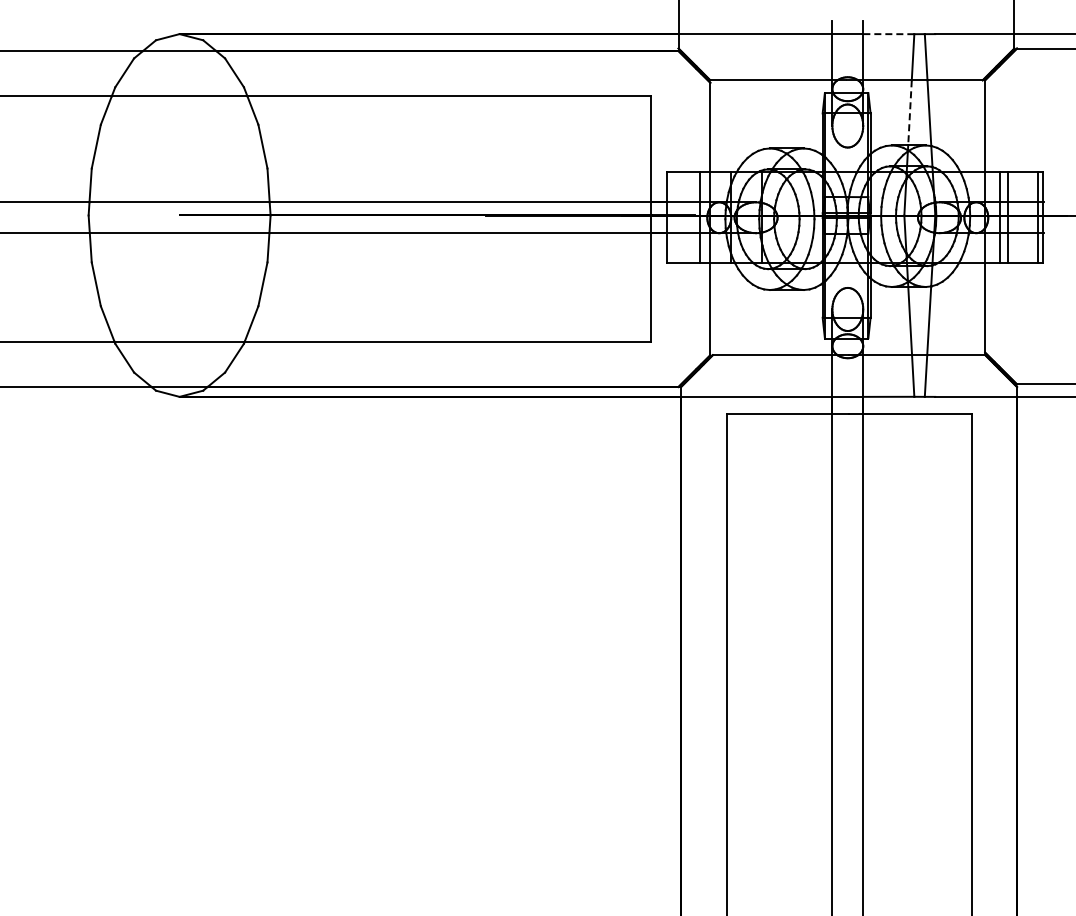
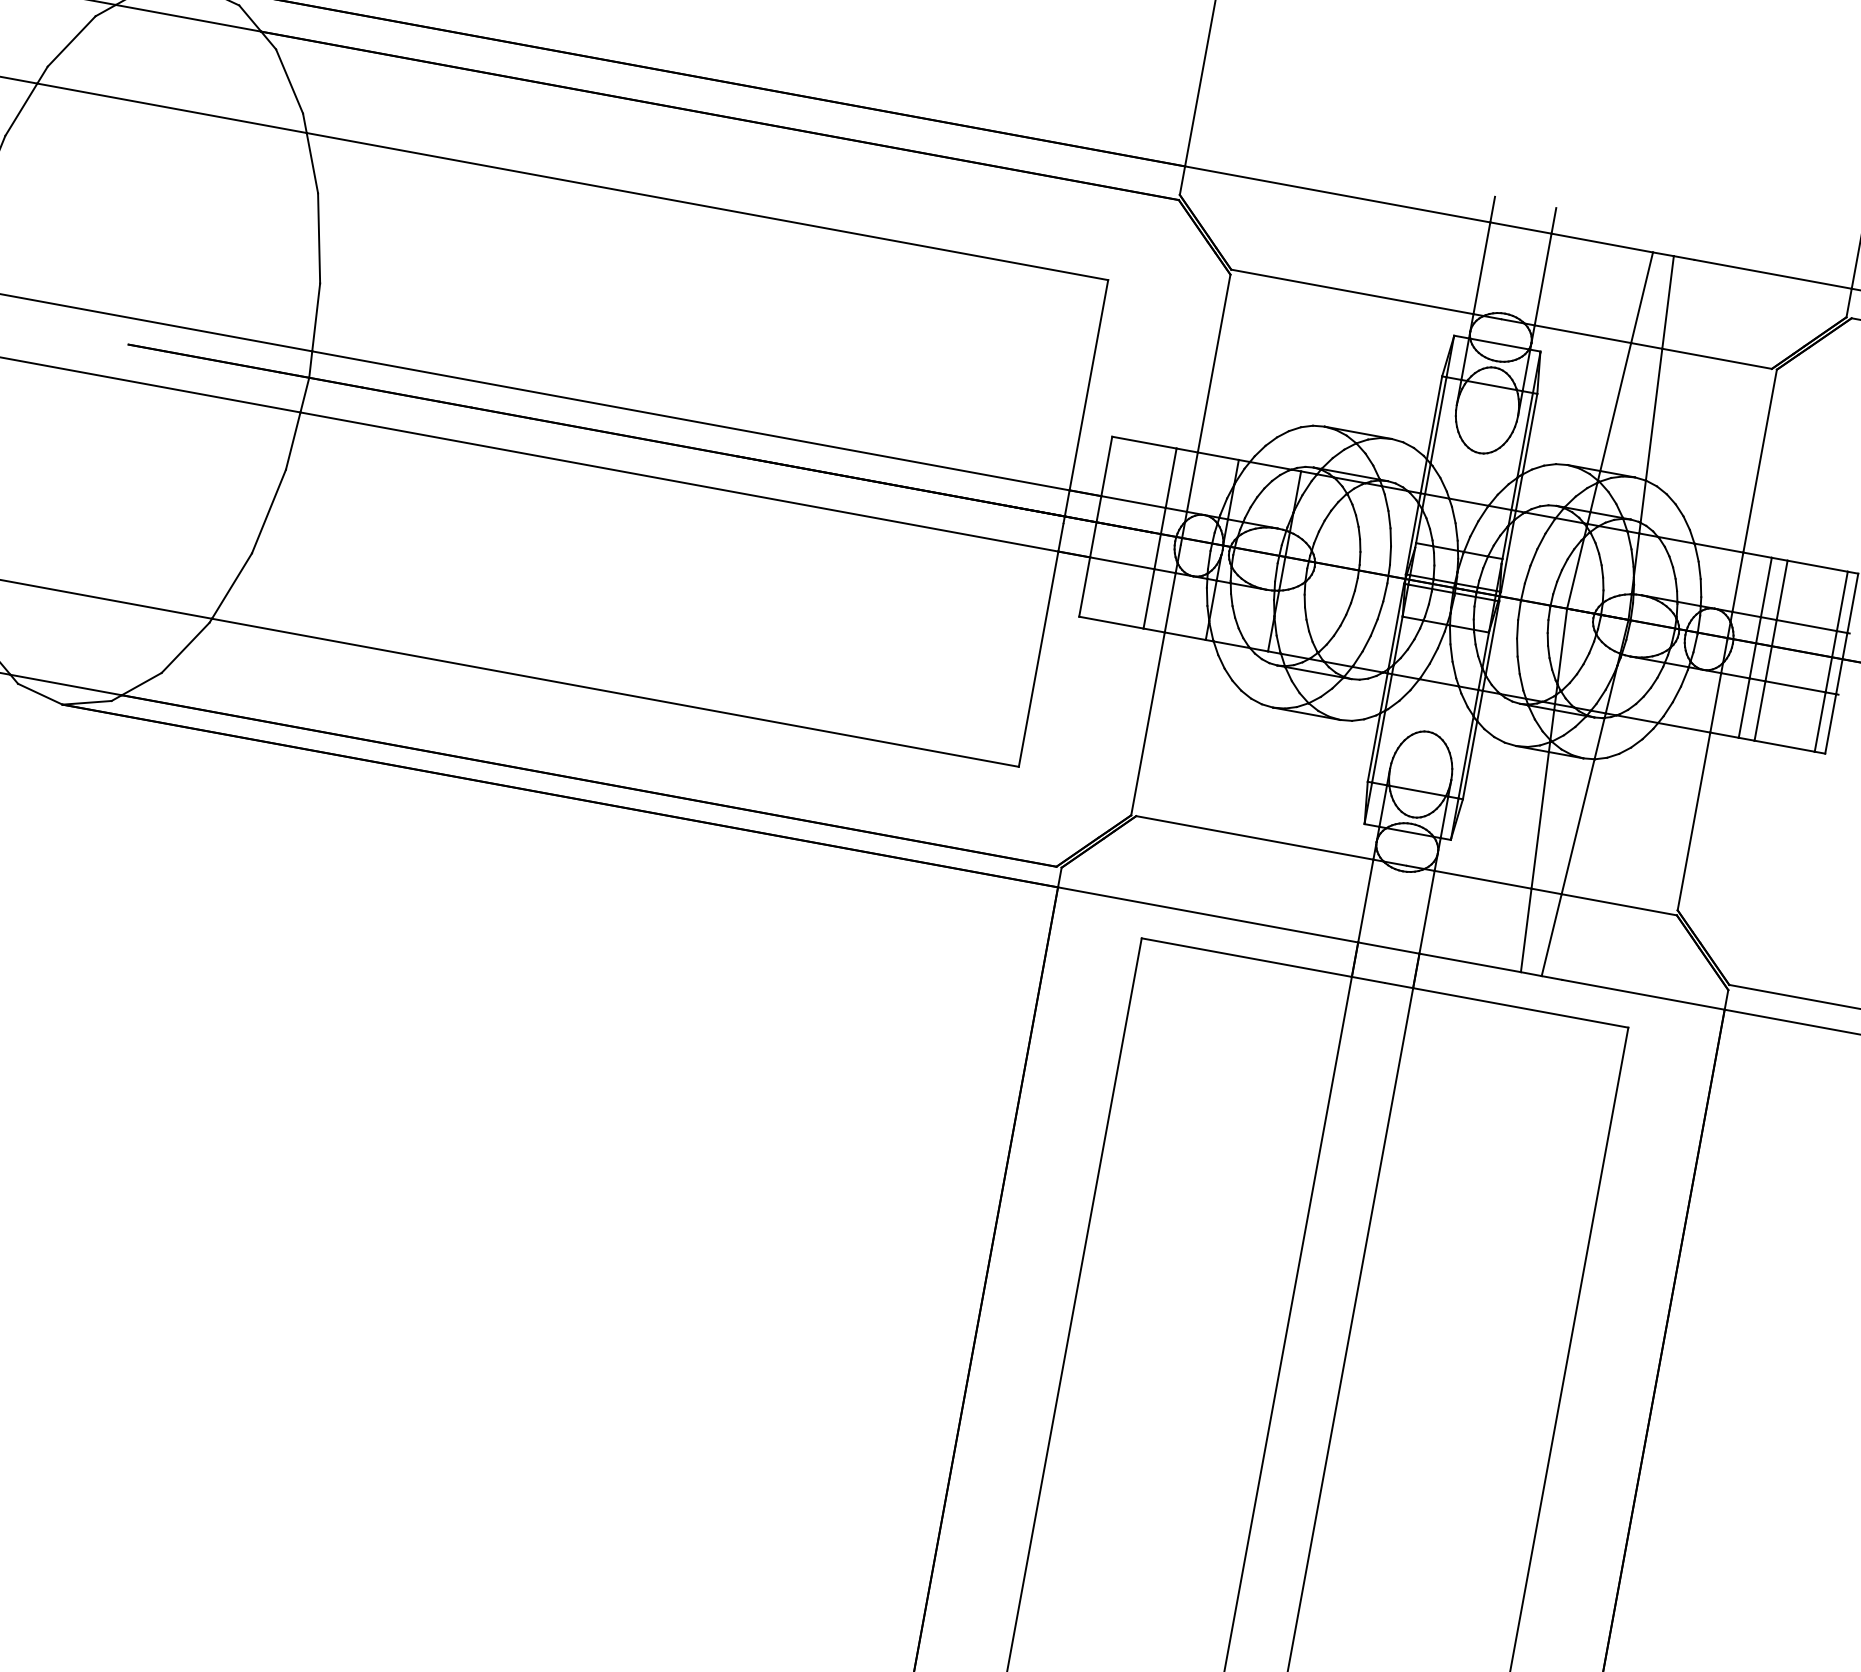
line: (888, 34) -> (1601, 243), dashed -> solid
line: (910, 112) -> (1616, 406), dashed -> solid

